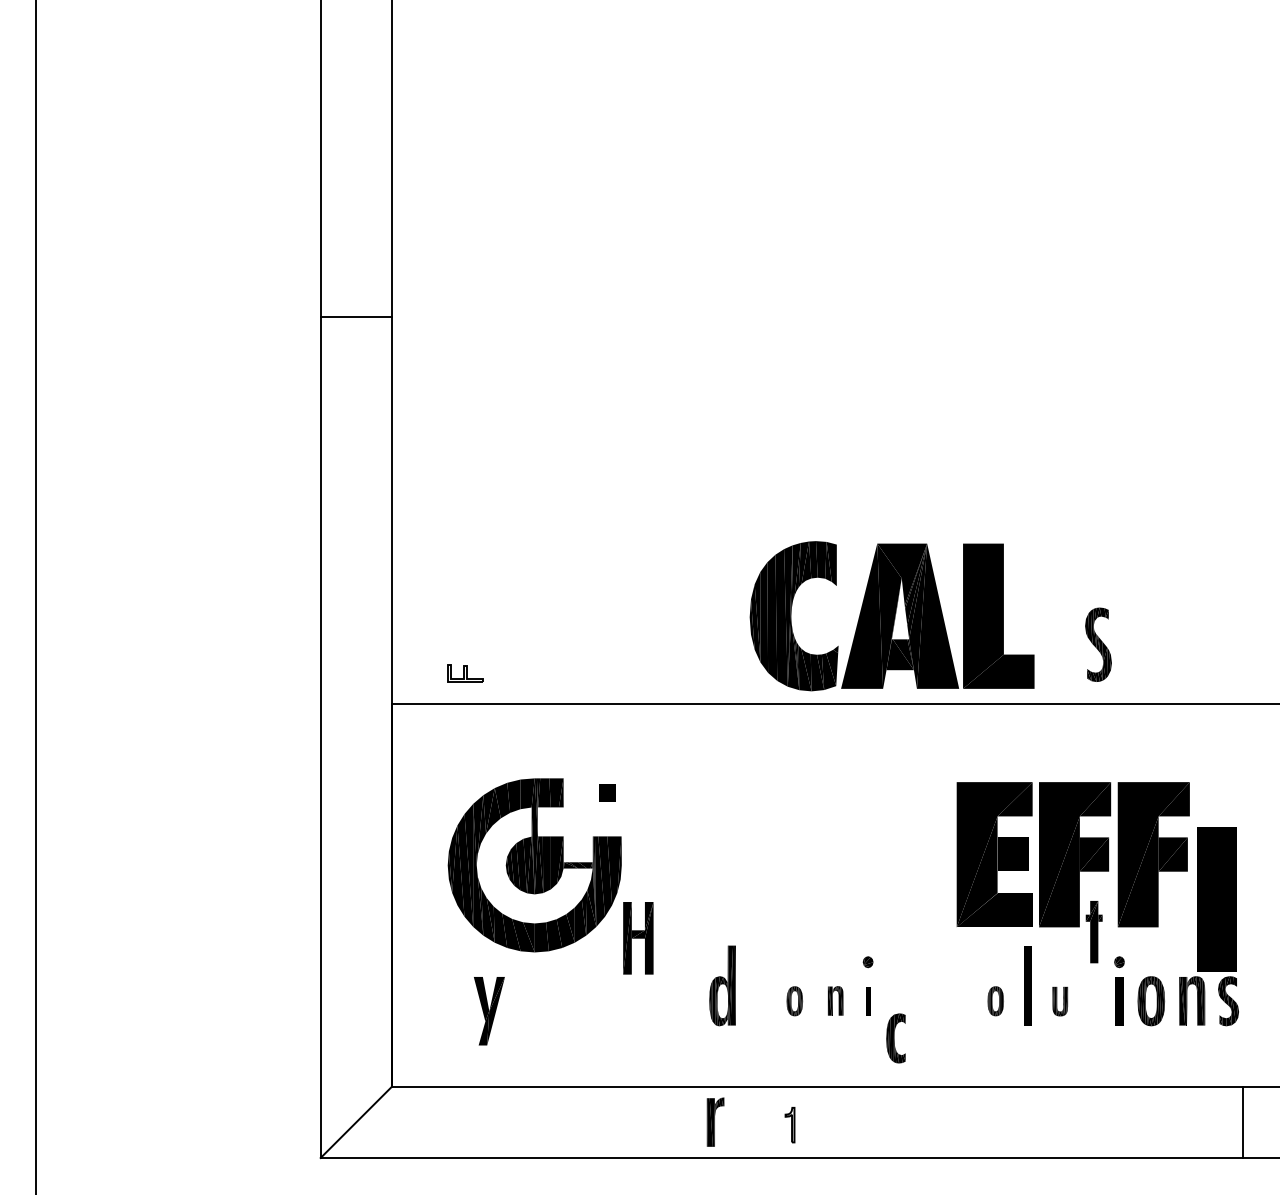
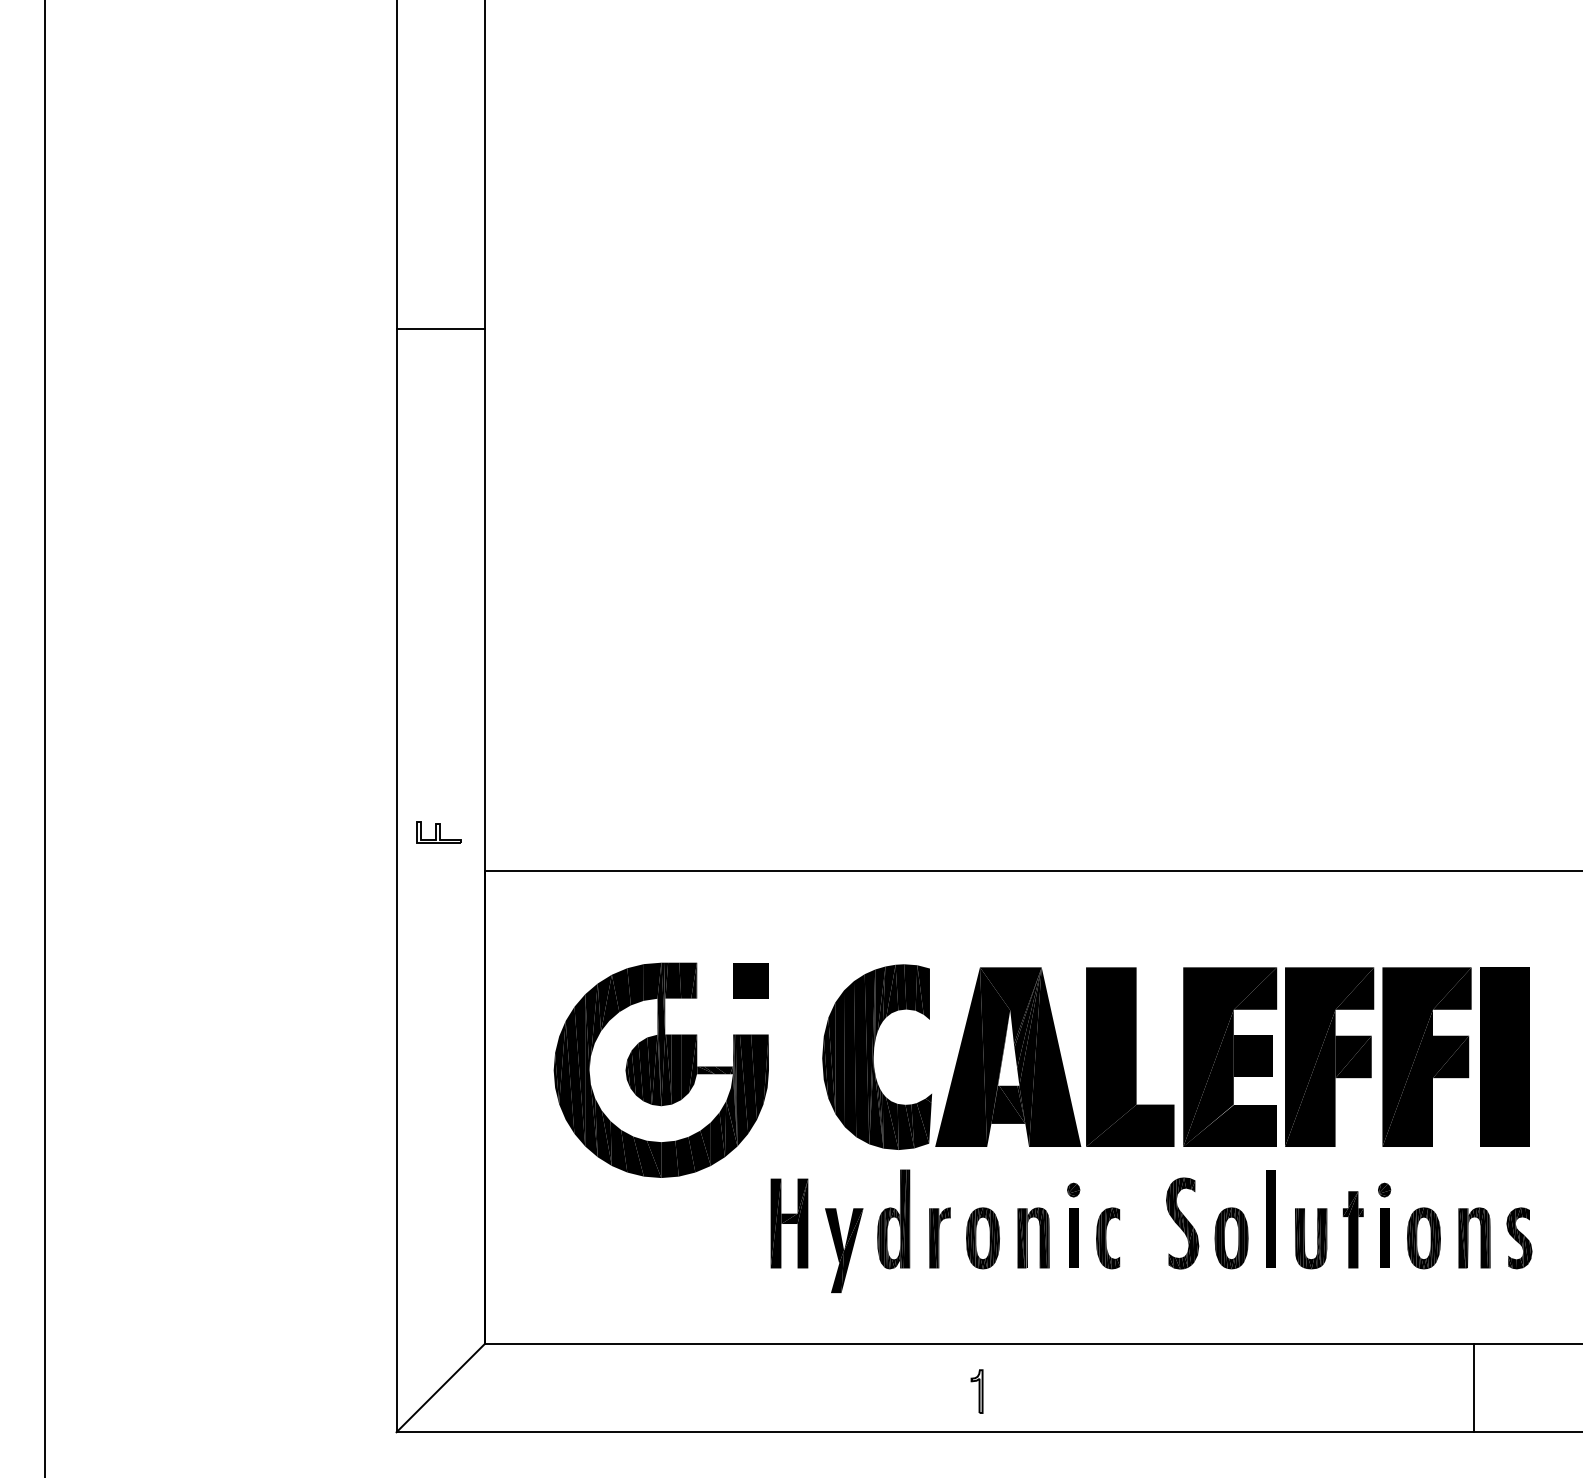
line: (356, 316) -> (440, 328), moved
part: (892, 615) -> (998, 1056), moved
part: (1098, 644) -> (1182, 1223), moved
part: (465, 673) -> (438, 832), moved
part: (606, 792) -> (750, 980), size x1.67
part: (1216, 898) -> (1504, 1056), moved
part: (1093, 931) -> (1352, 1229), moved
part: (638, 938) -> (789, 1223), moved
part: (835, 1000) -> (1033, 1237), size x1.67
part: (867, 1000) -> (1073, 1237), size x1.67
part: (794, 1001) -> (982, 1238), size x1.67
part: (995, 1001) -> (1231, 1238), size x1.67
part: (1060, 1001) -> (1311, 1238), size x1.67
part: (489, 1011) -> (844, 1250), moved
part: (896, 1038) -> (1108, 1238), moved
part: (715, 1121) -> (939, 1237), moved
line: (1243, 1122) -> (1474, 1388), moved

